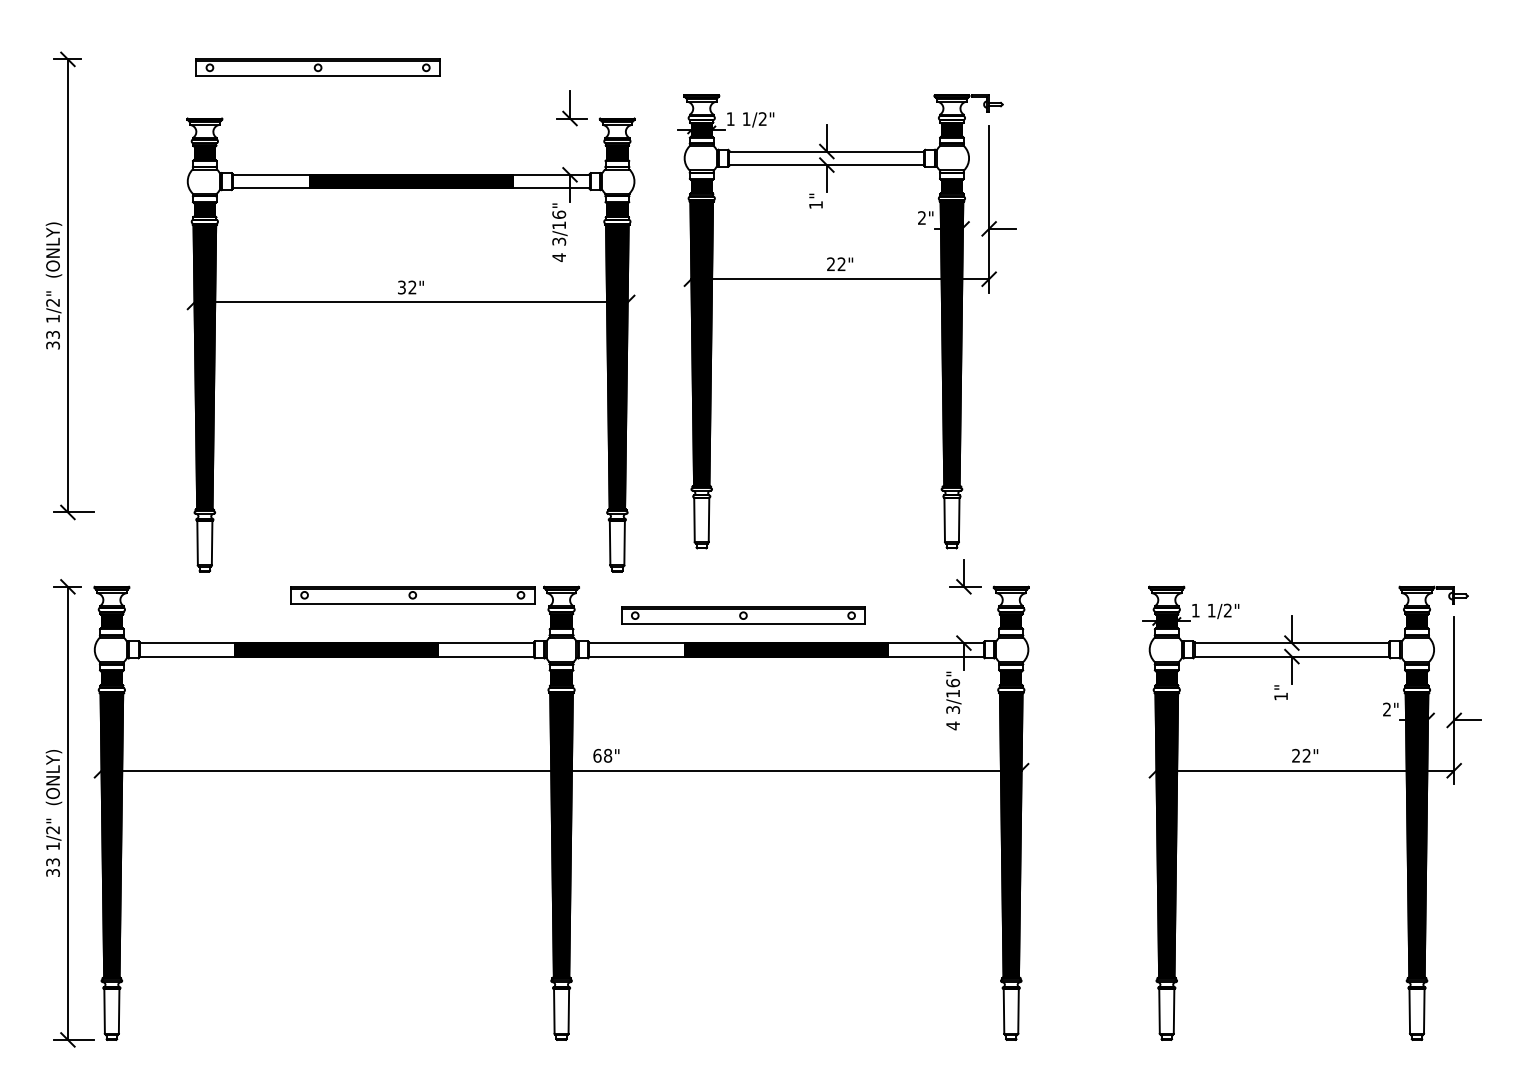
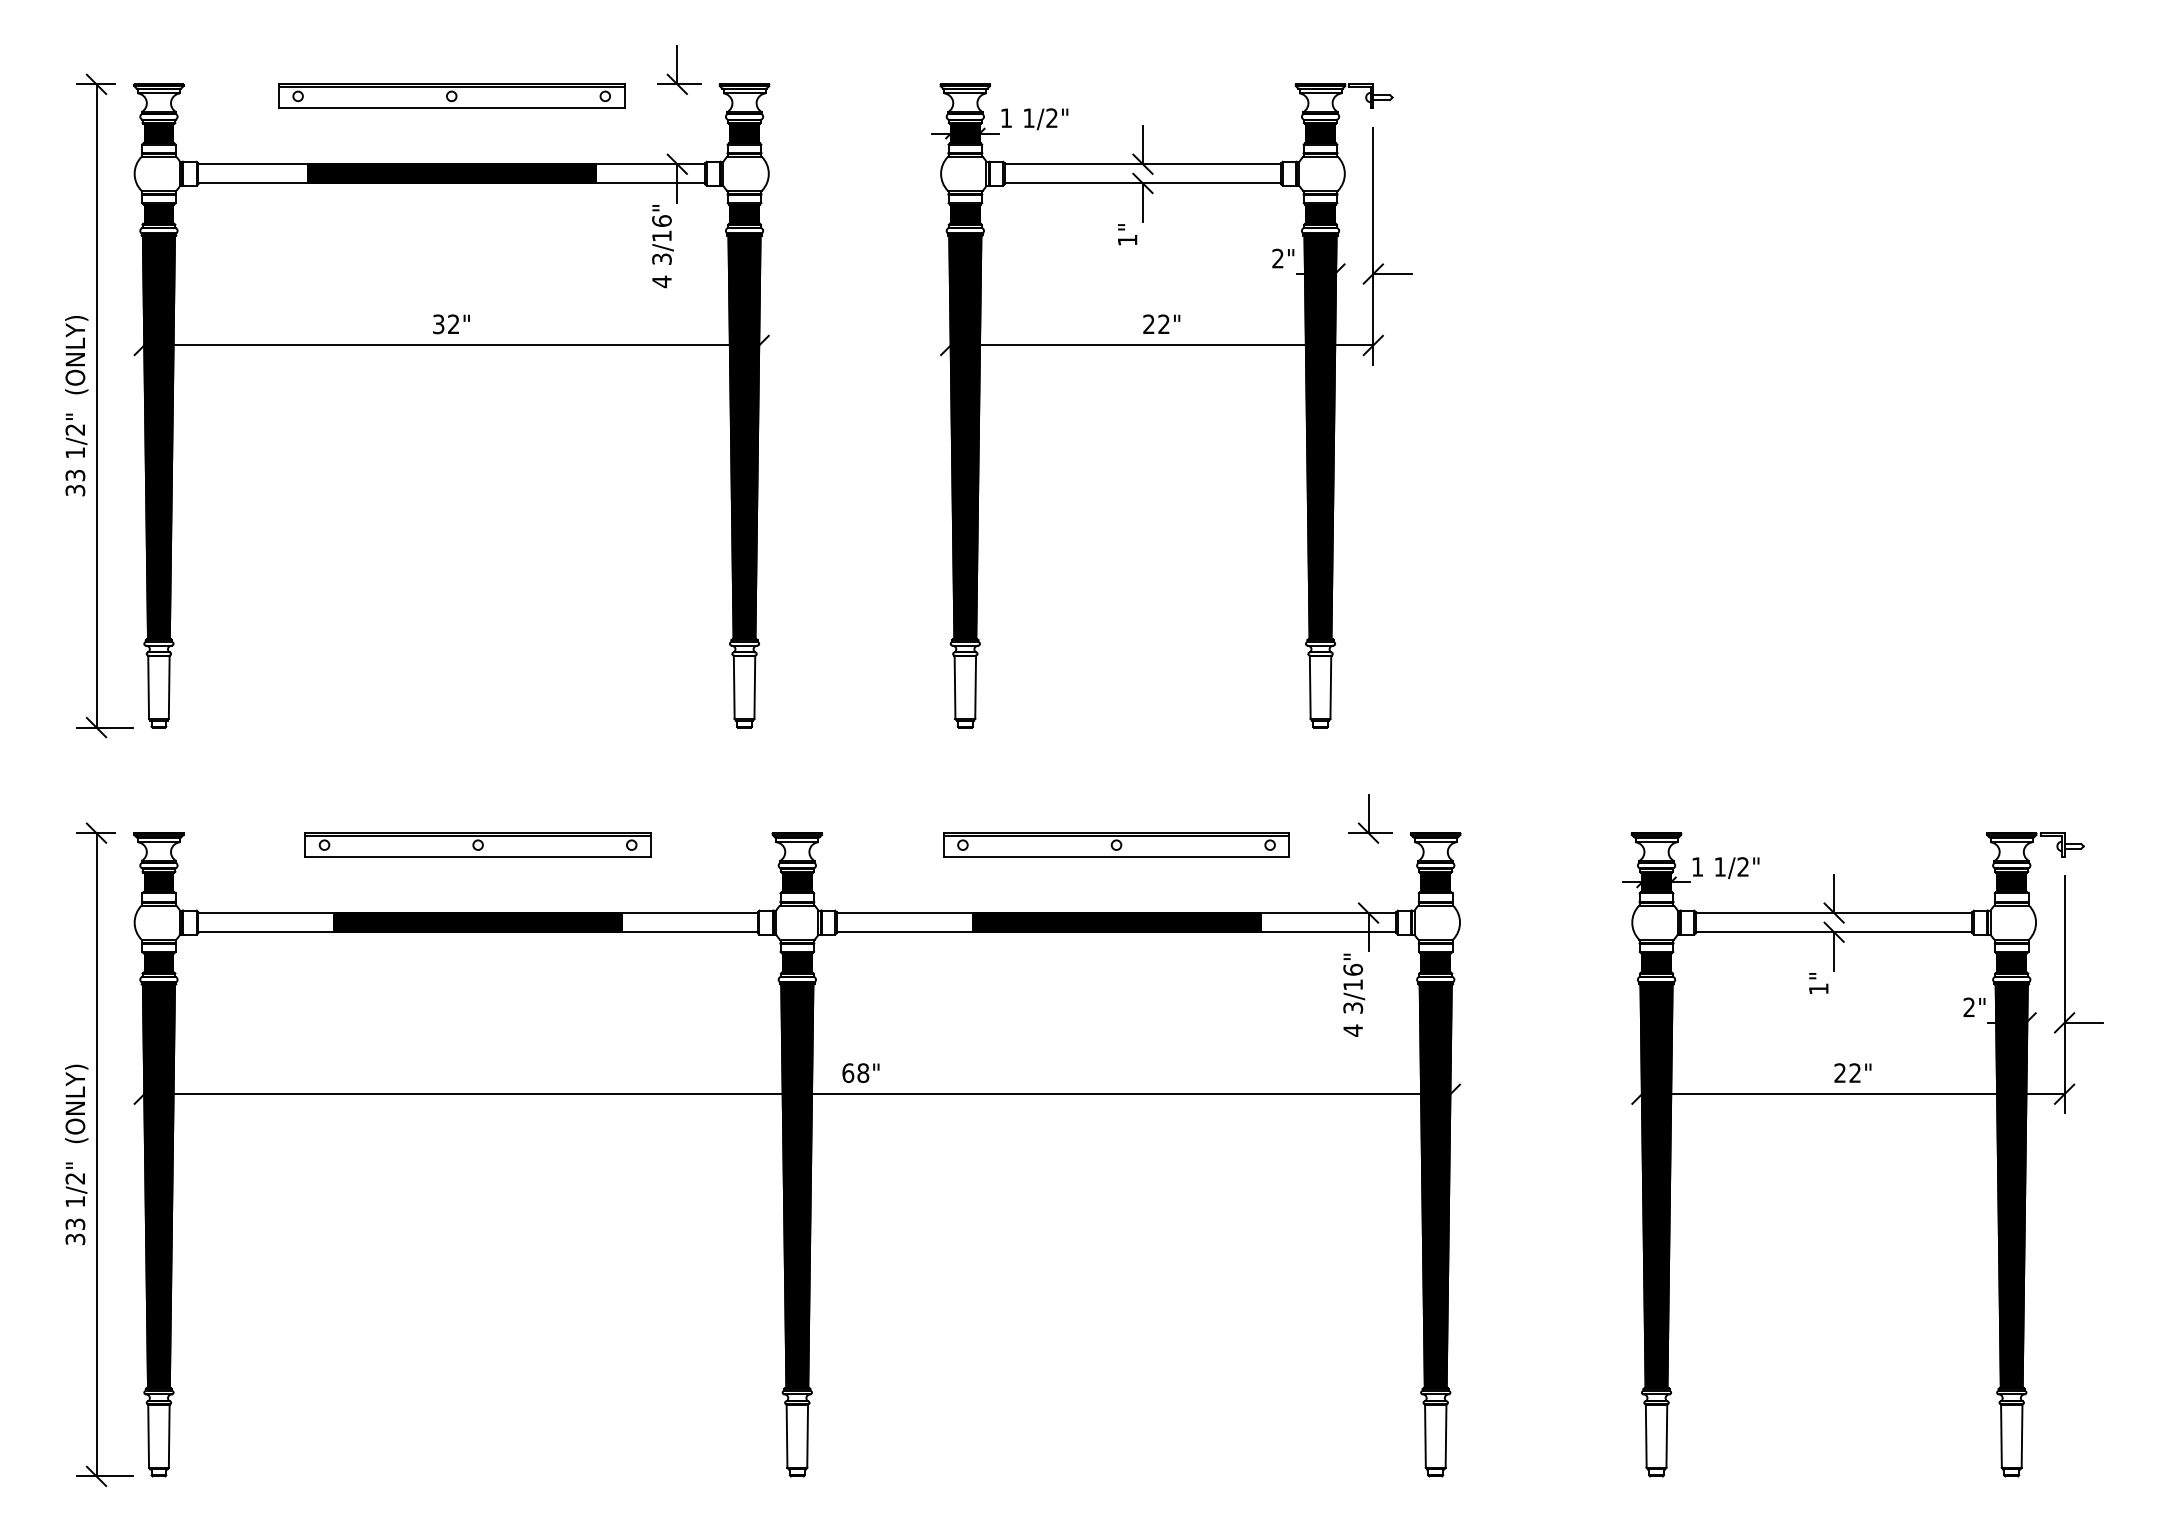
part: (846, 279) -> (1171, 345), moved
part: (410, 302) -> (451, 345), moved
part: (412, 594) -> (477, 844), moved
part: (743, 615) -> (1116, 844), moved

